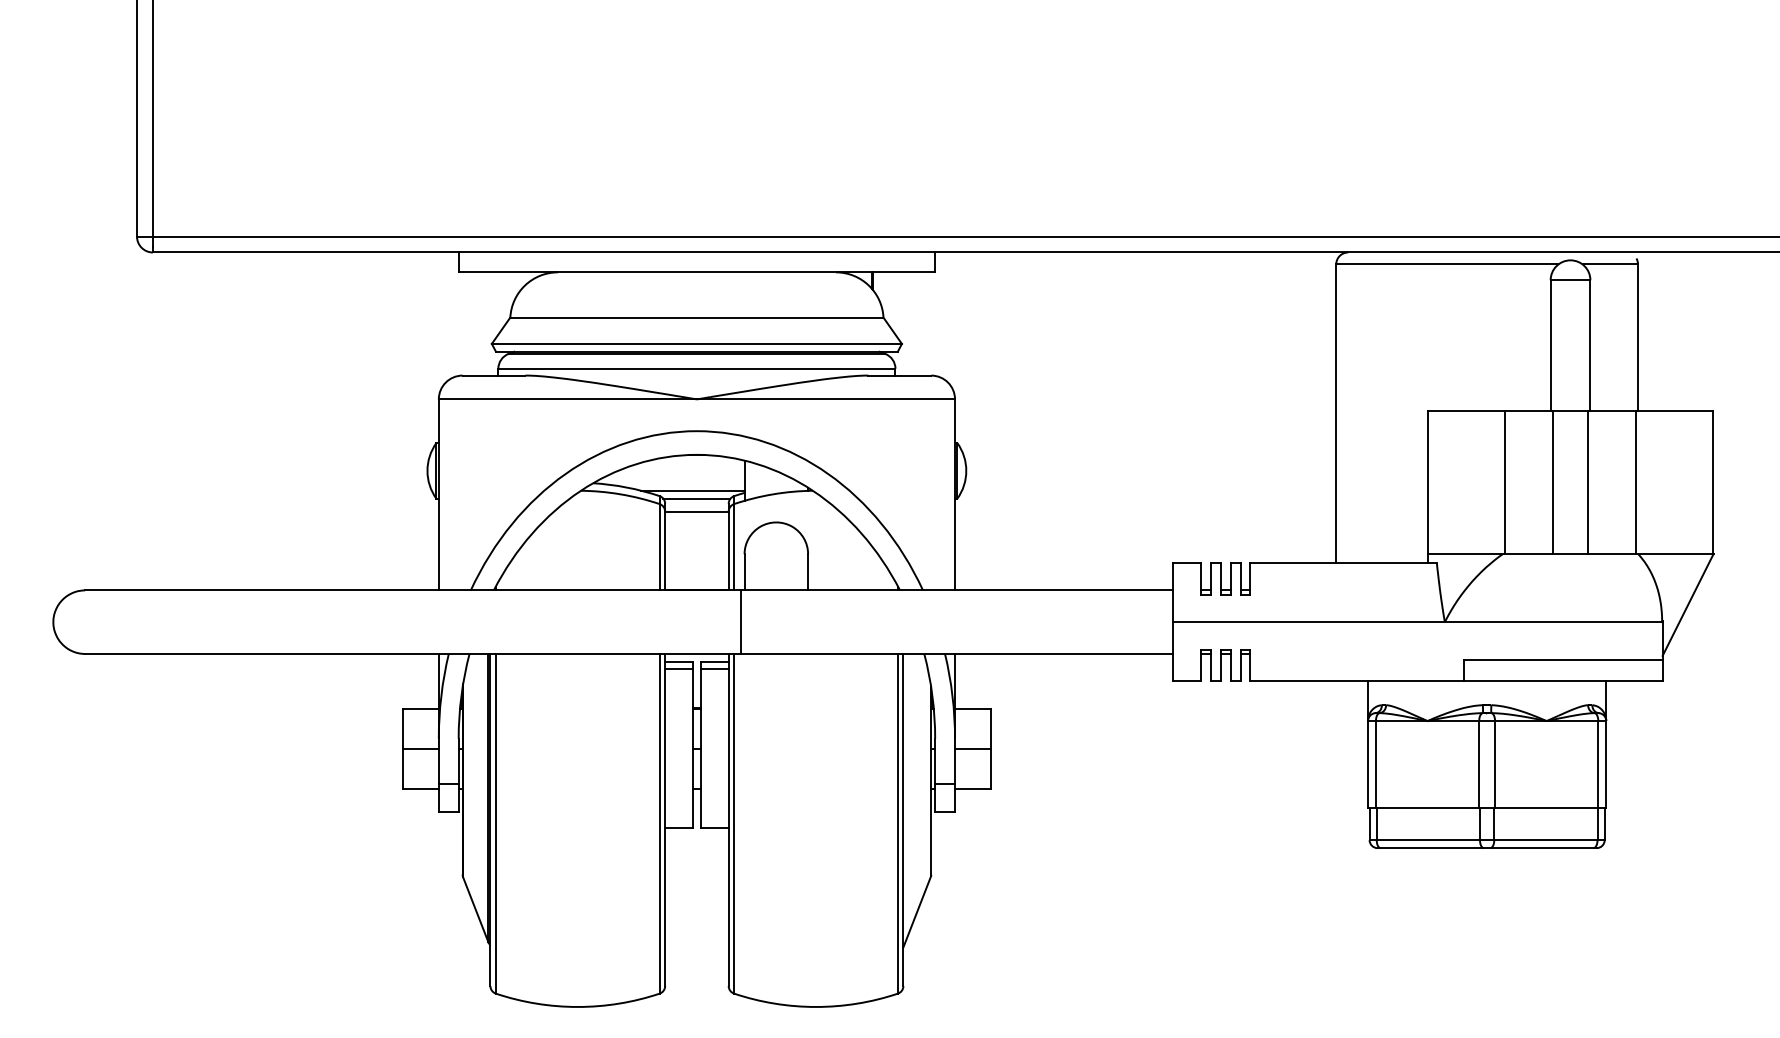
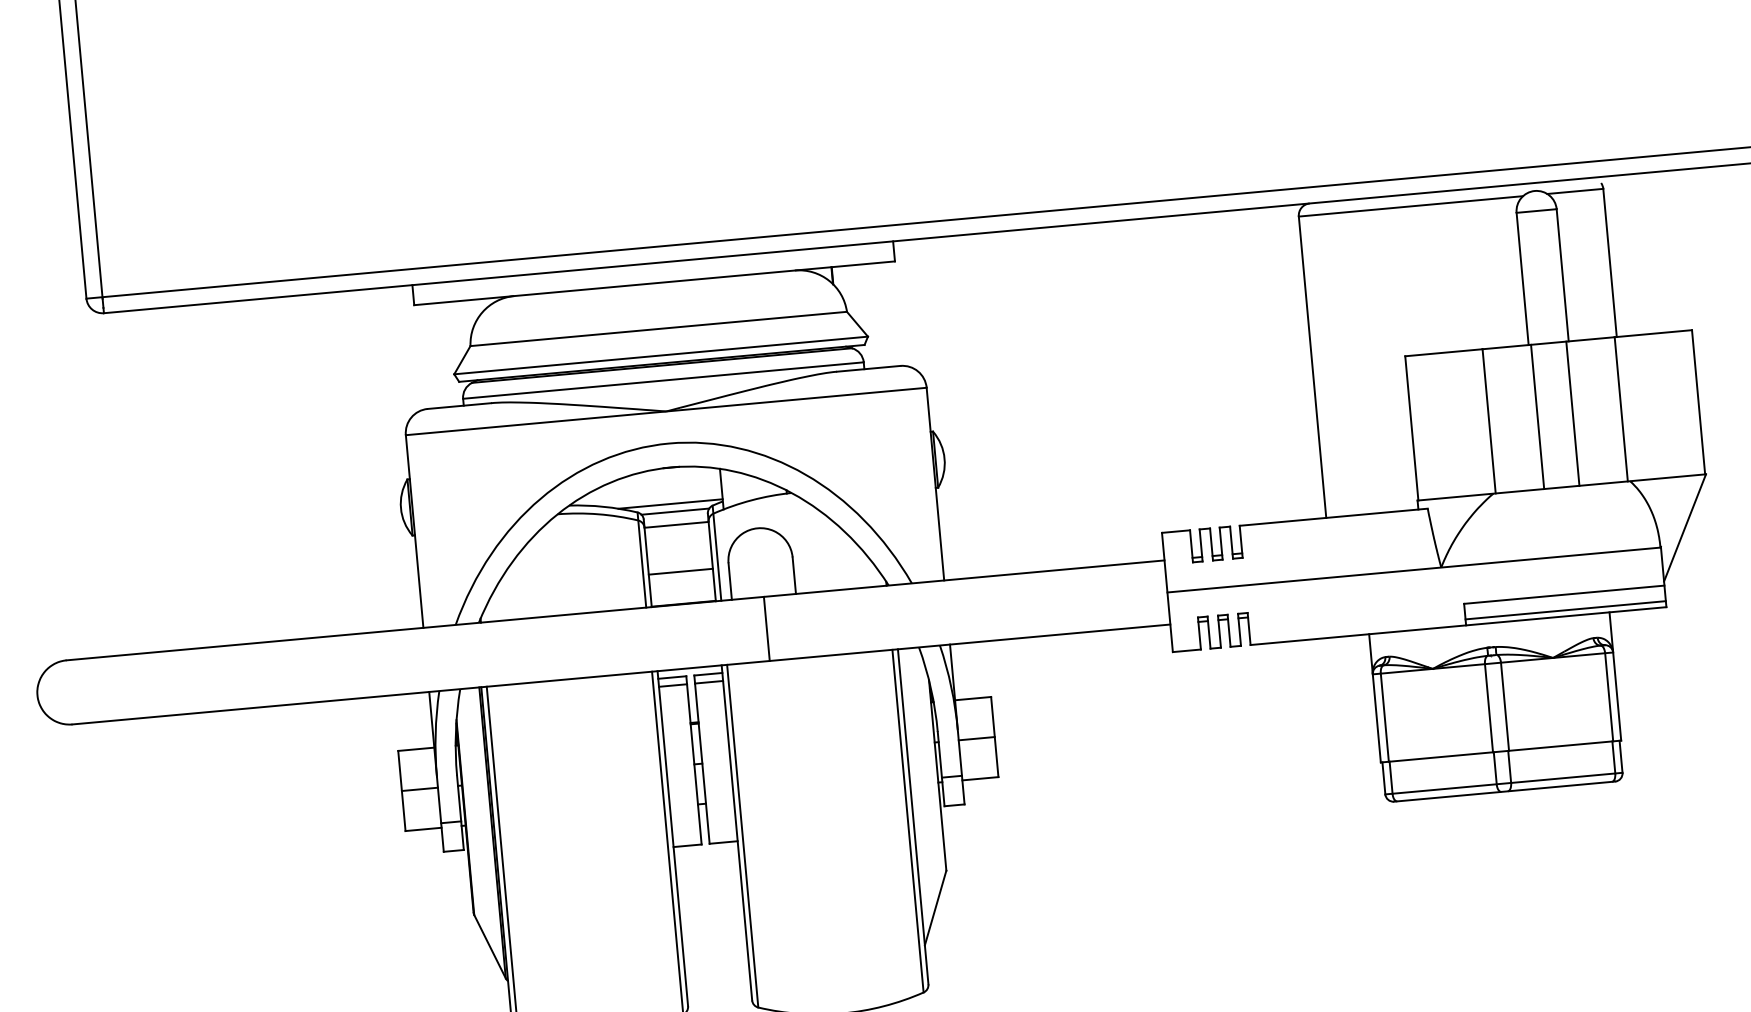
line: (696, 558) -> (680, 572), added
line: (741, 621) -> (766, 628), moved
line: (1563, 675) -> (1565, 610), added

